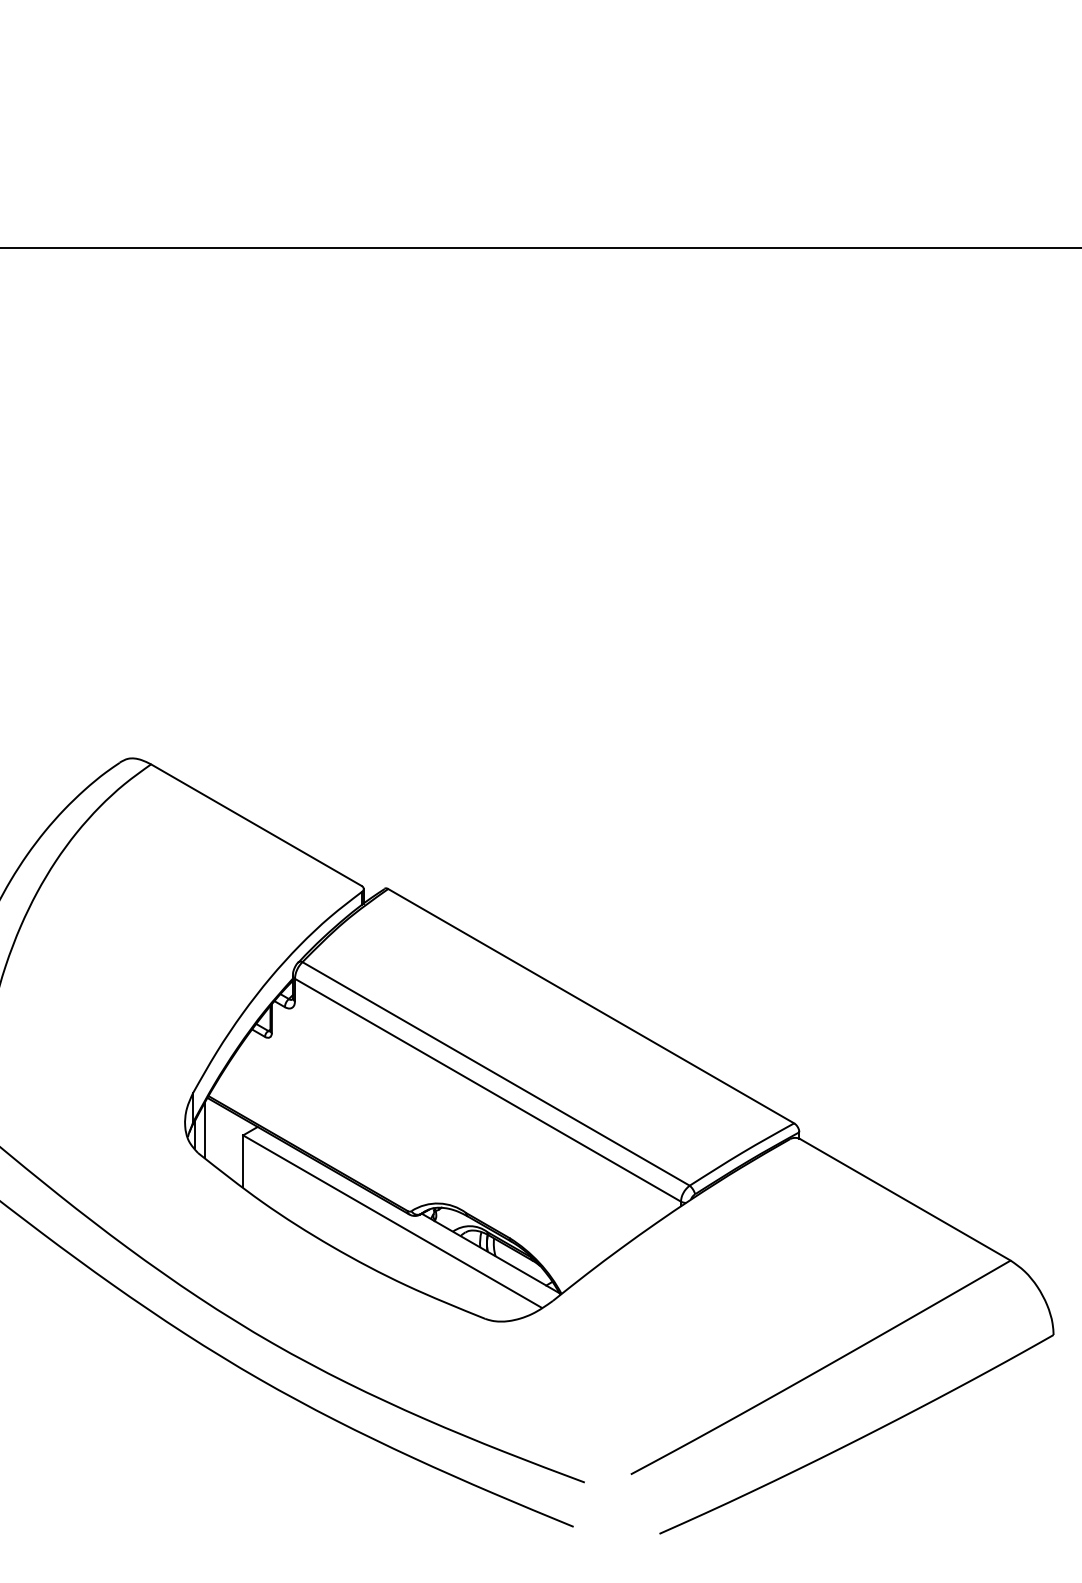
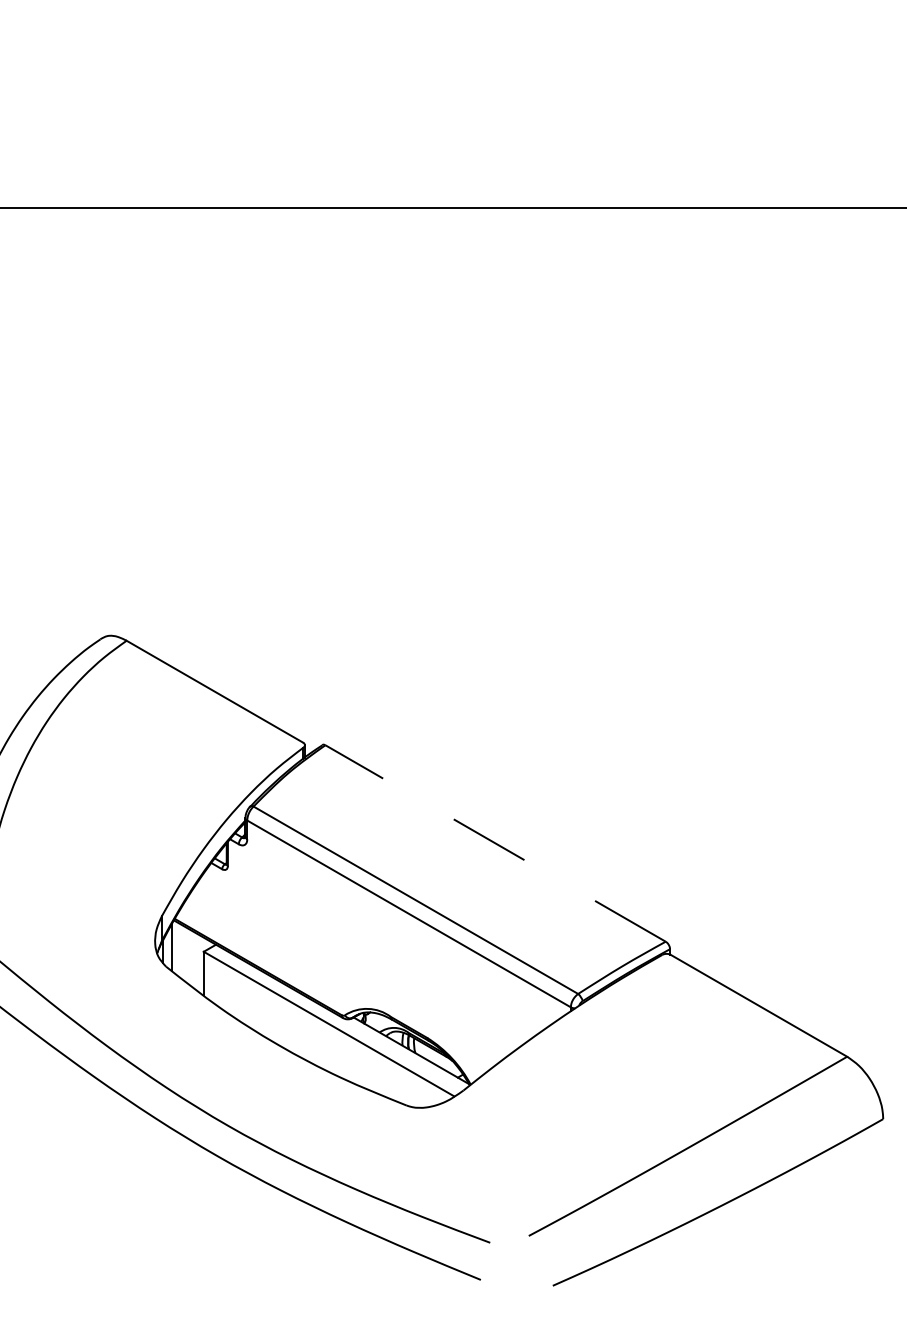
line: (591, 1006) -> (495, 843), solid -> dashed

